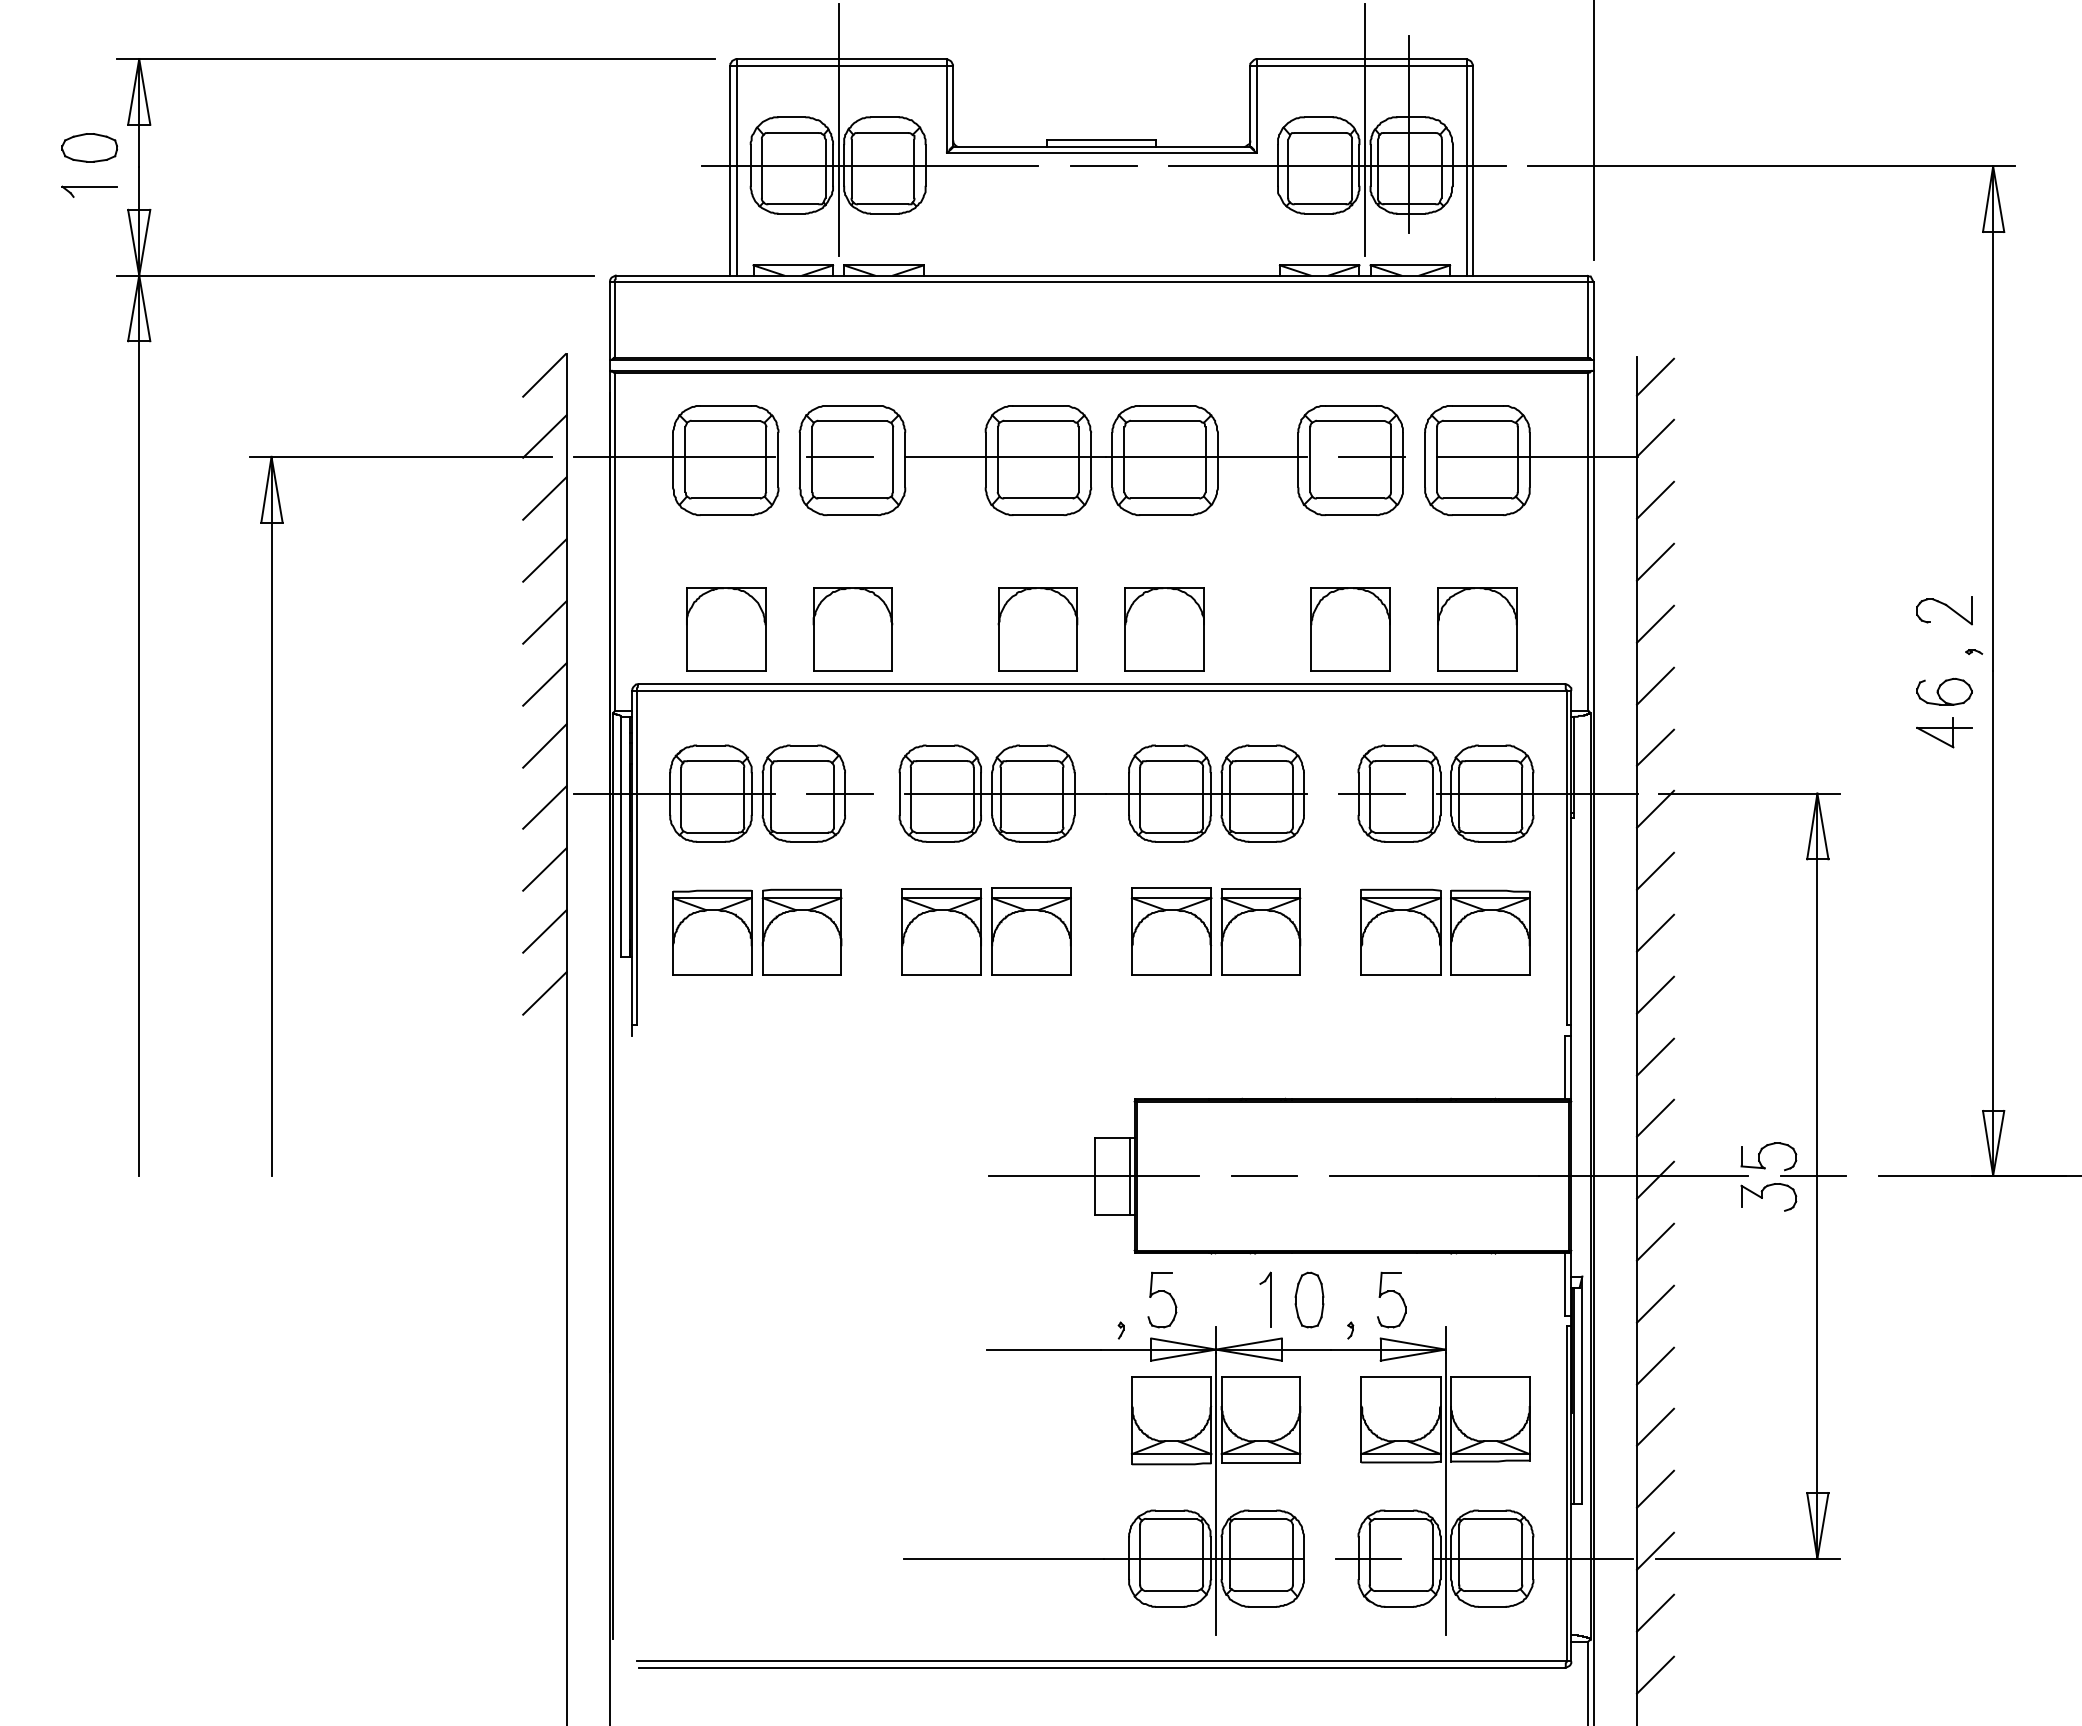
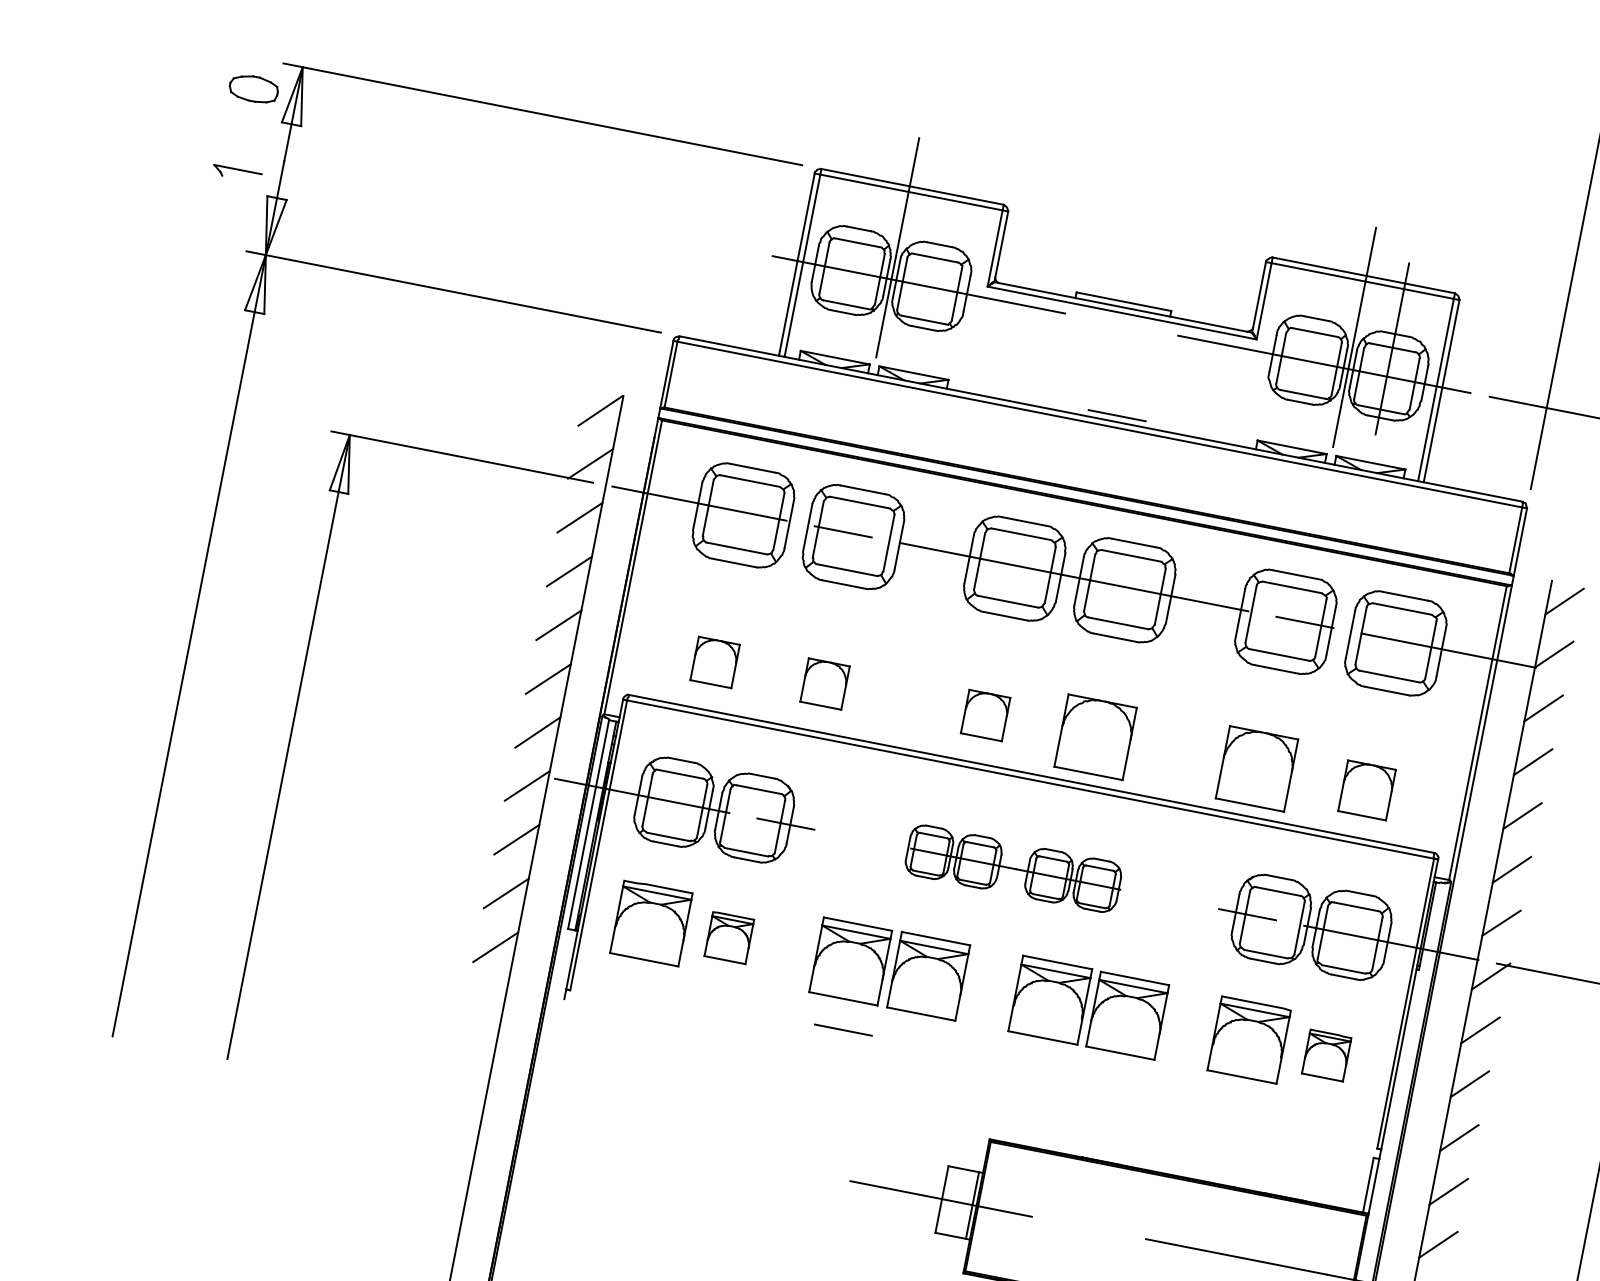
part: (89, 147) -> (253, 88), moved
line: (1103, 165) -> (1117, 414), moved
part: (726, 629) -> (715, 662), size x0.6
part: (852, 629) -> (824, 683), size x0.6
part: (1037, 629) -> (985, 715), size x0.6
part: (1477, 629) -> (1367, 790), size x0.7
part: (1102, 793) -> (1013, 868), size x0.6
part: (801, 931) -> (728, 937), size x0.6
part: (1490, 932) -> (1326, 1055), size x0.6
line: (1264, 1175) -> (843, 1029), moved

